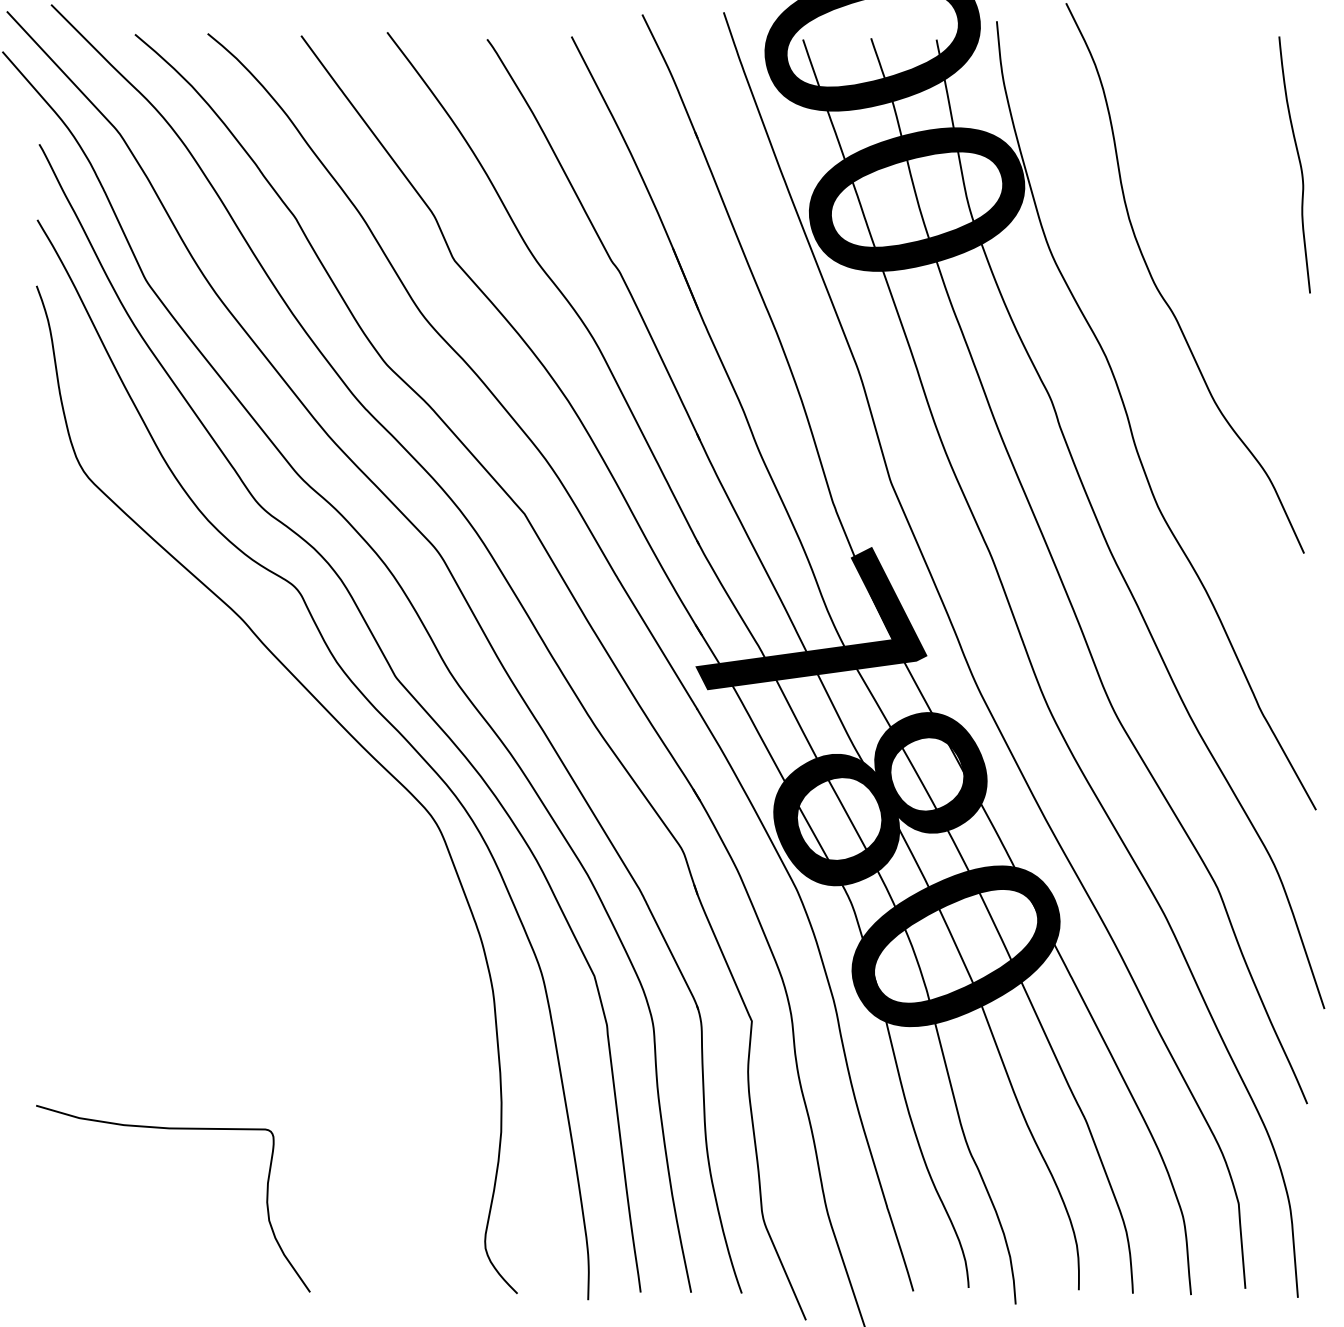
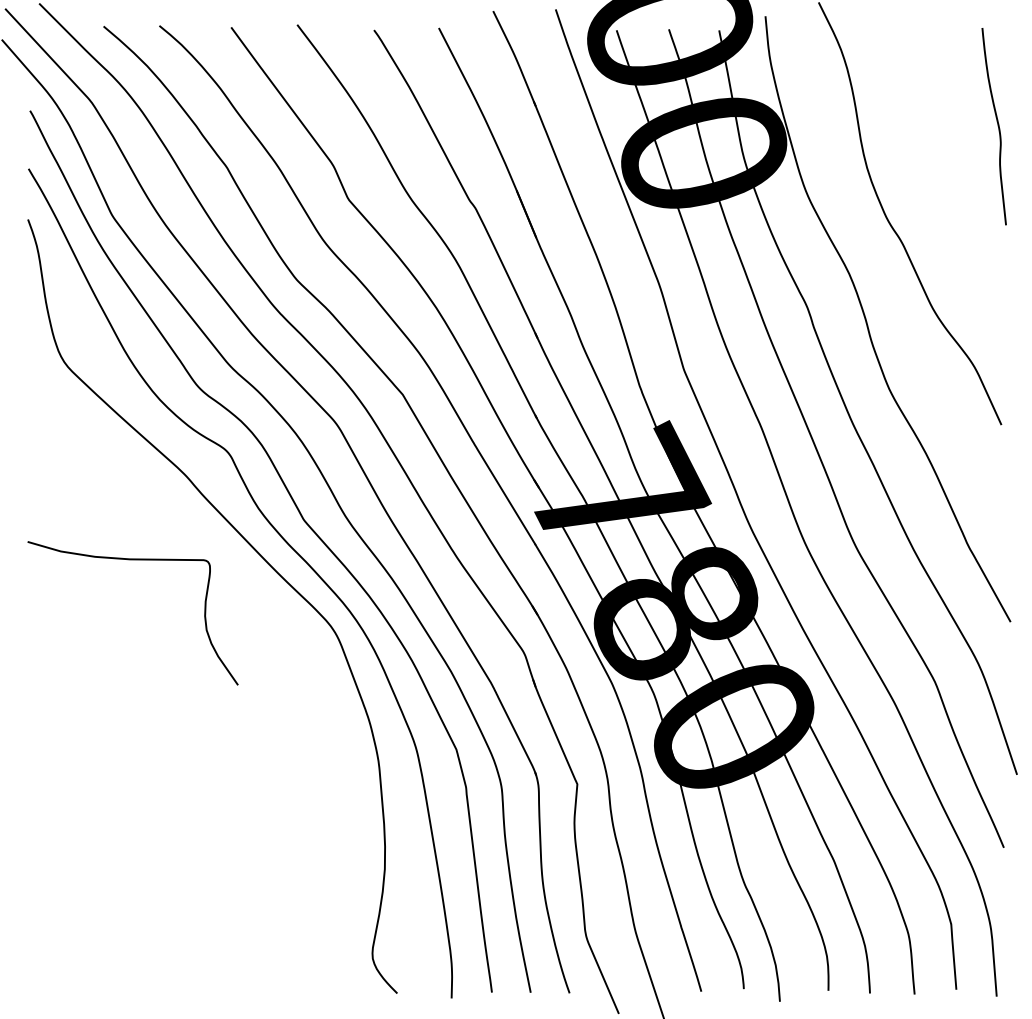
curve: (173, 1129) -> (133, 560), moved

